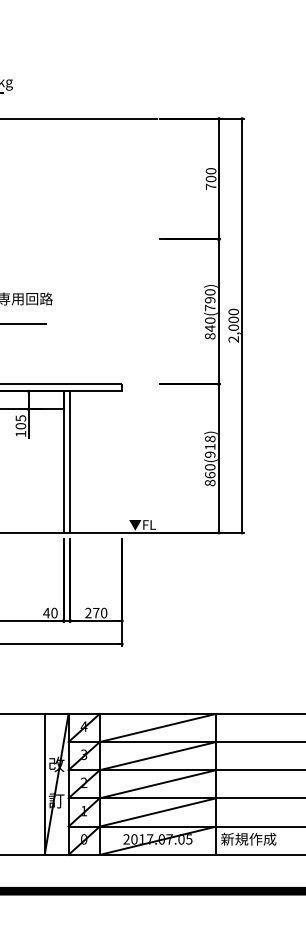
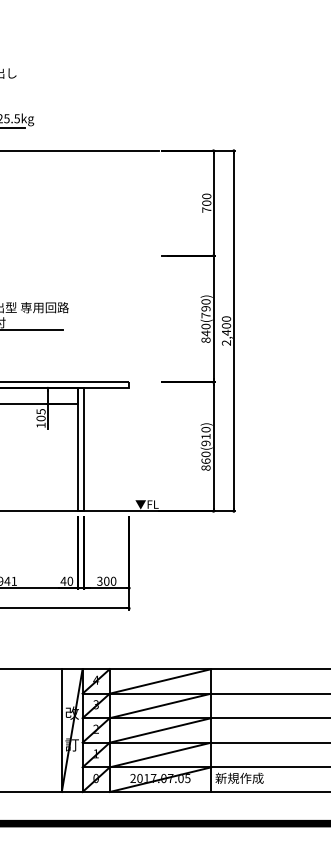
text: (233, 327) -> (226, 332), 2,000 -> 2,400
text: (210, 438) -> (206, 429), 860(918) -> 860(910)
text: (92, 612) -> (103, 580), 270 -> 300

